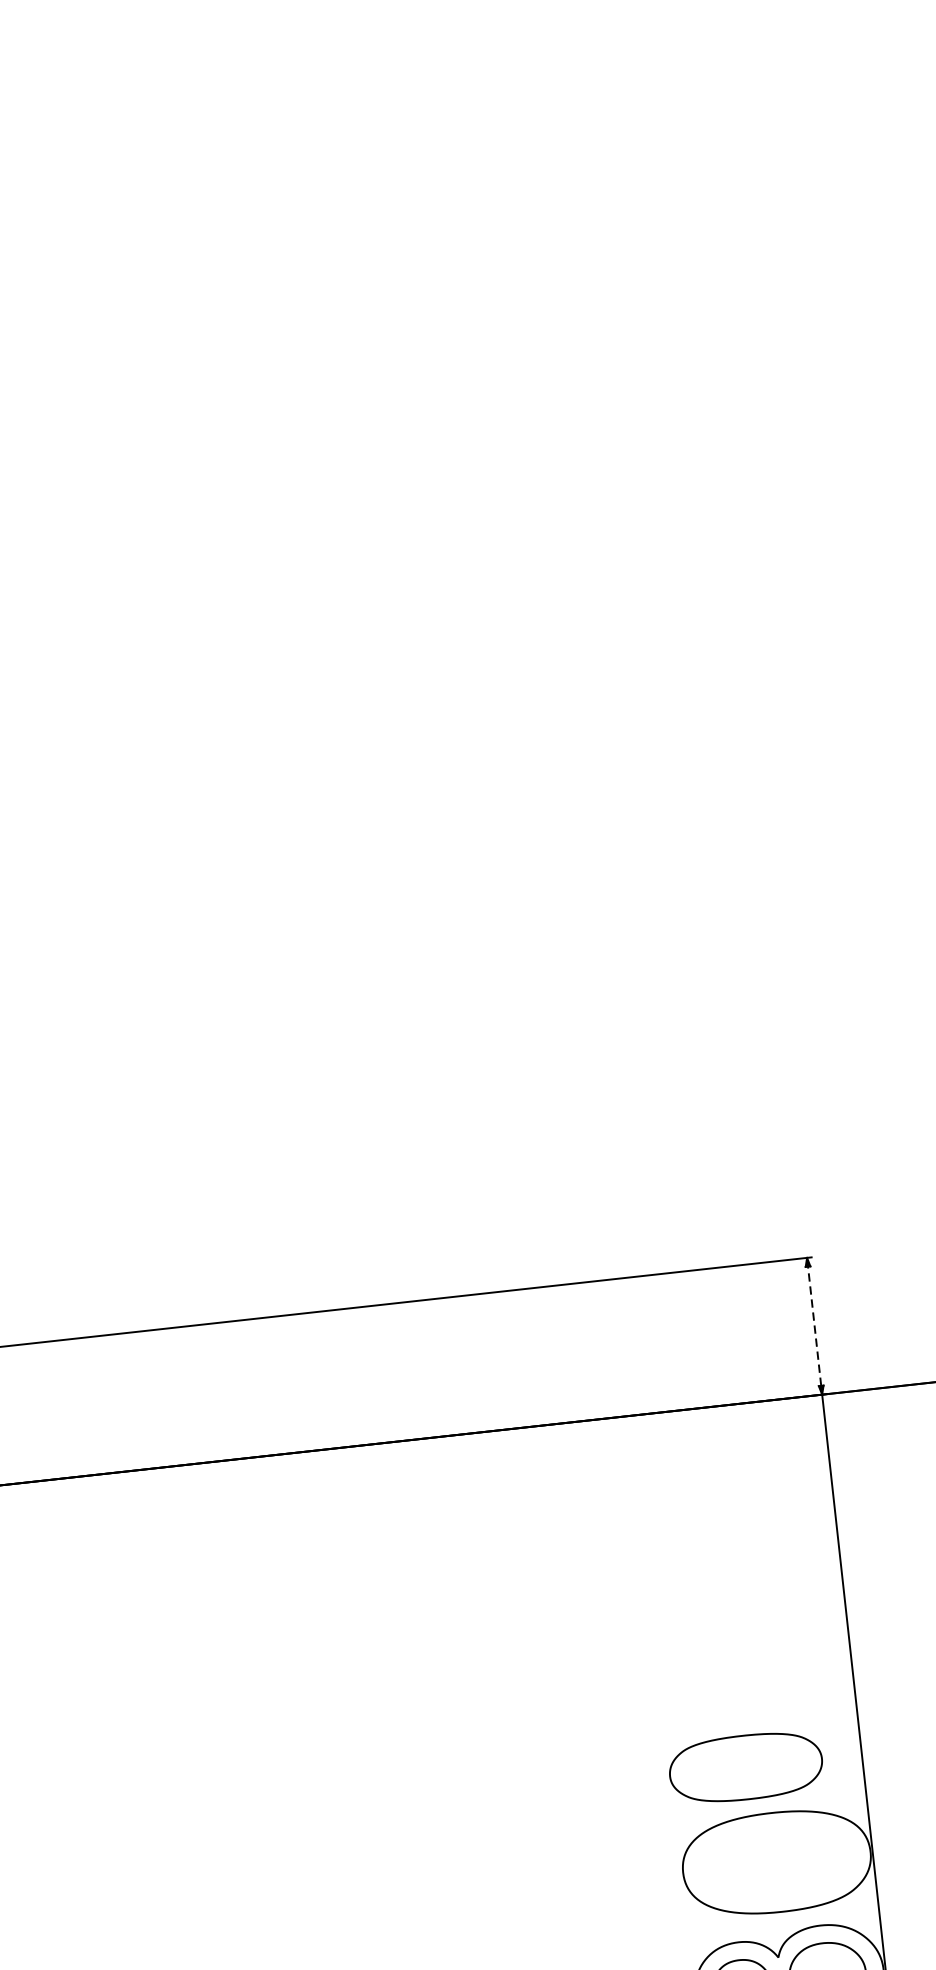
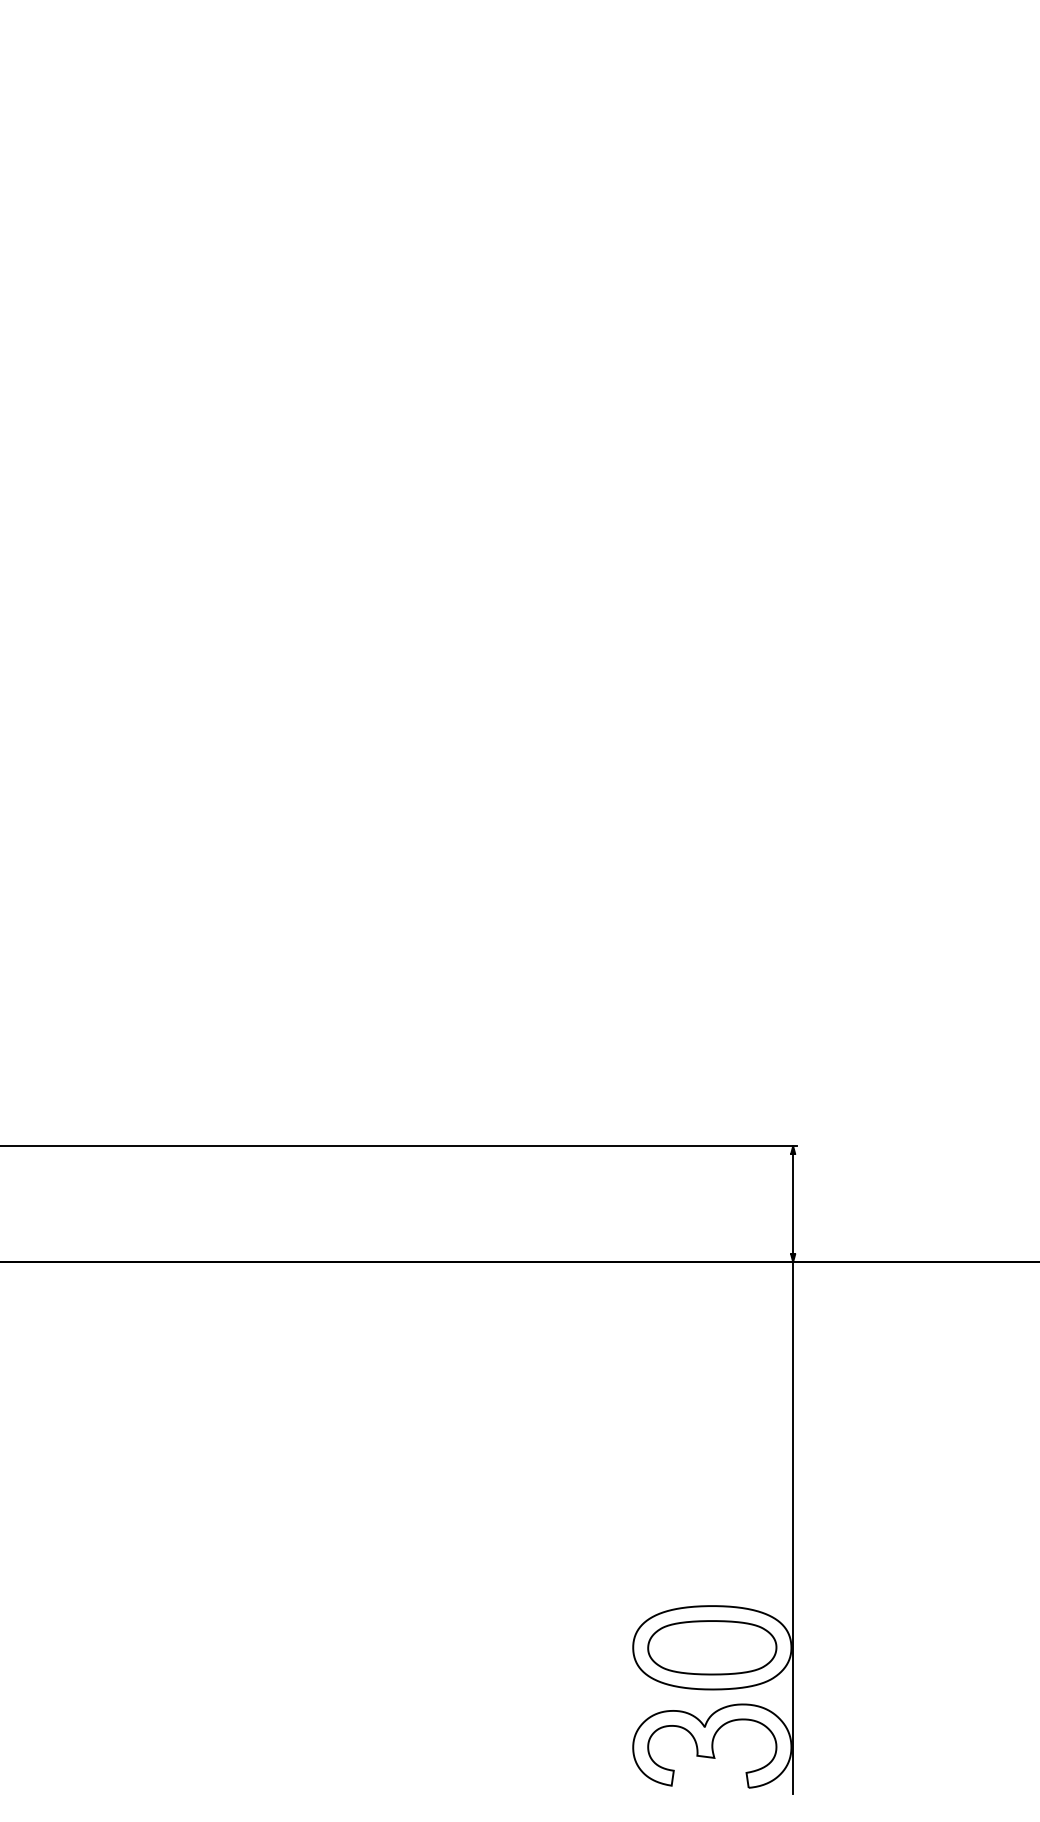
line: (814, 1325) -> (793, 1203), dashed -> solid
part: (746, 1767) -> (712, 1647), moved

